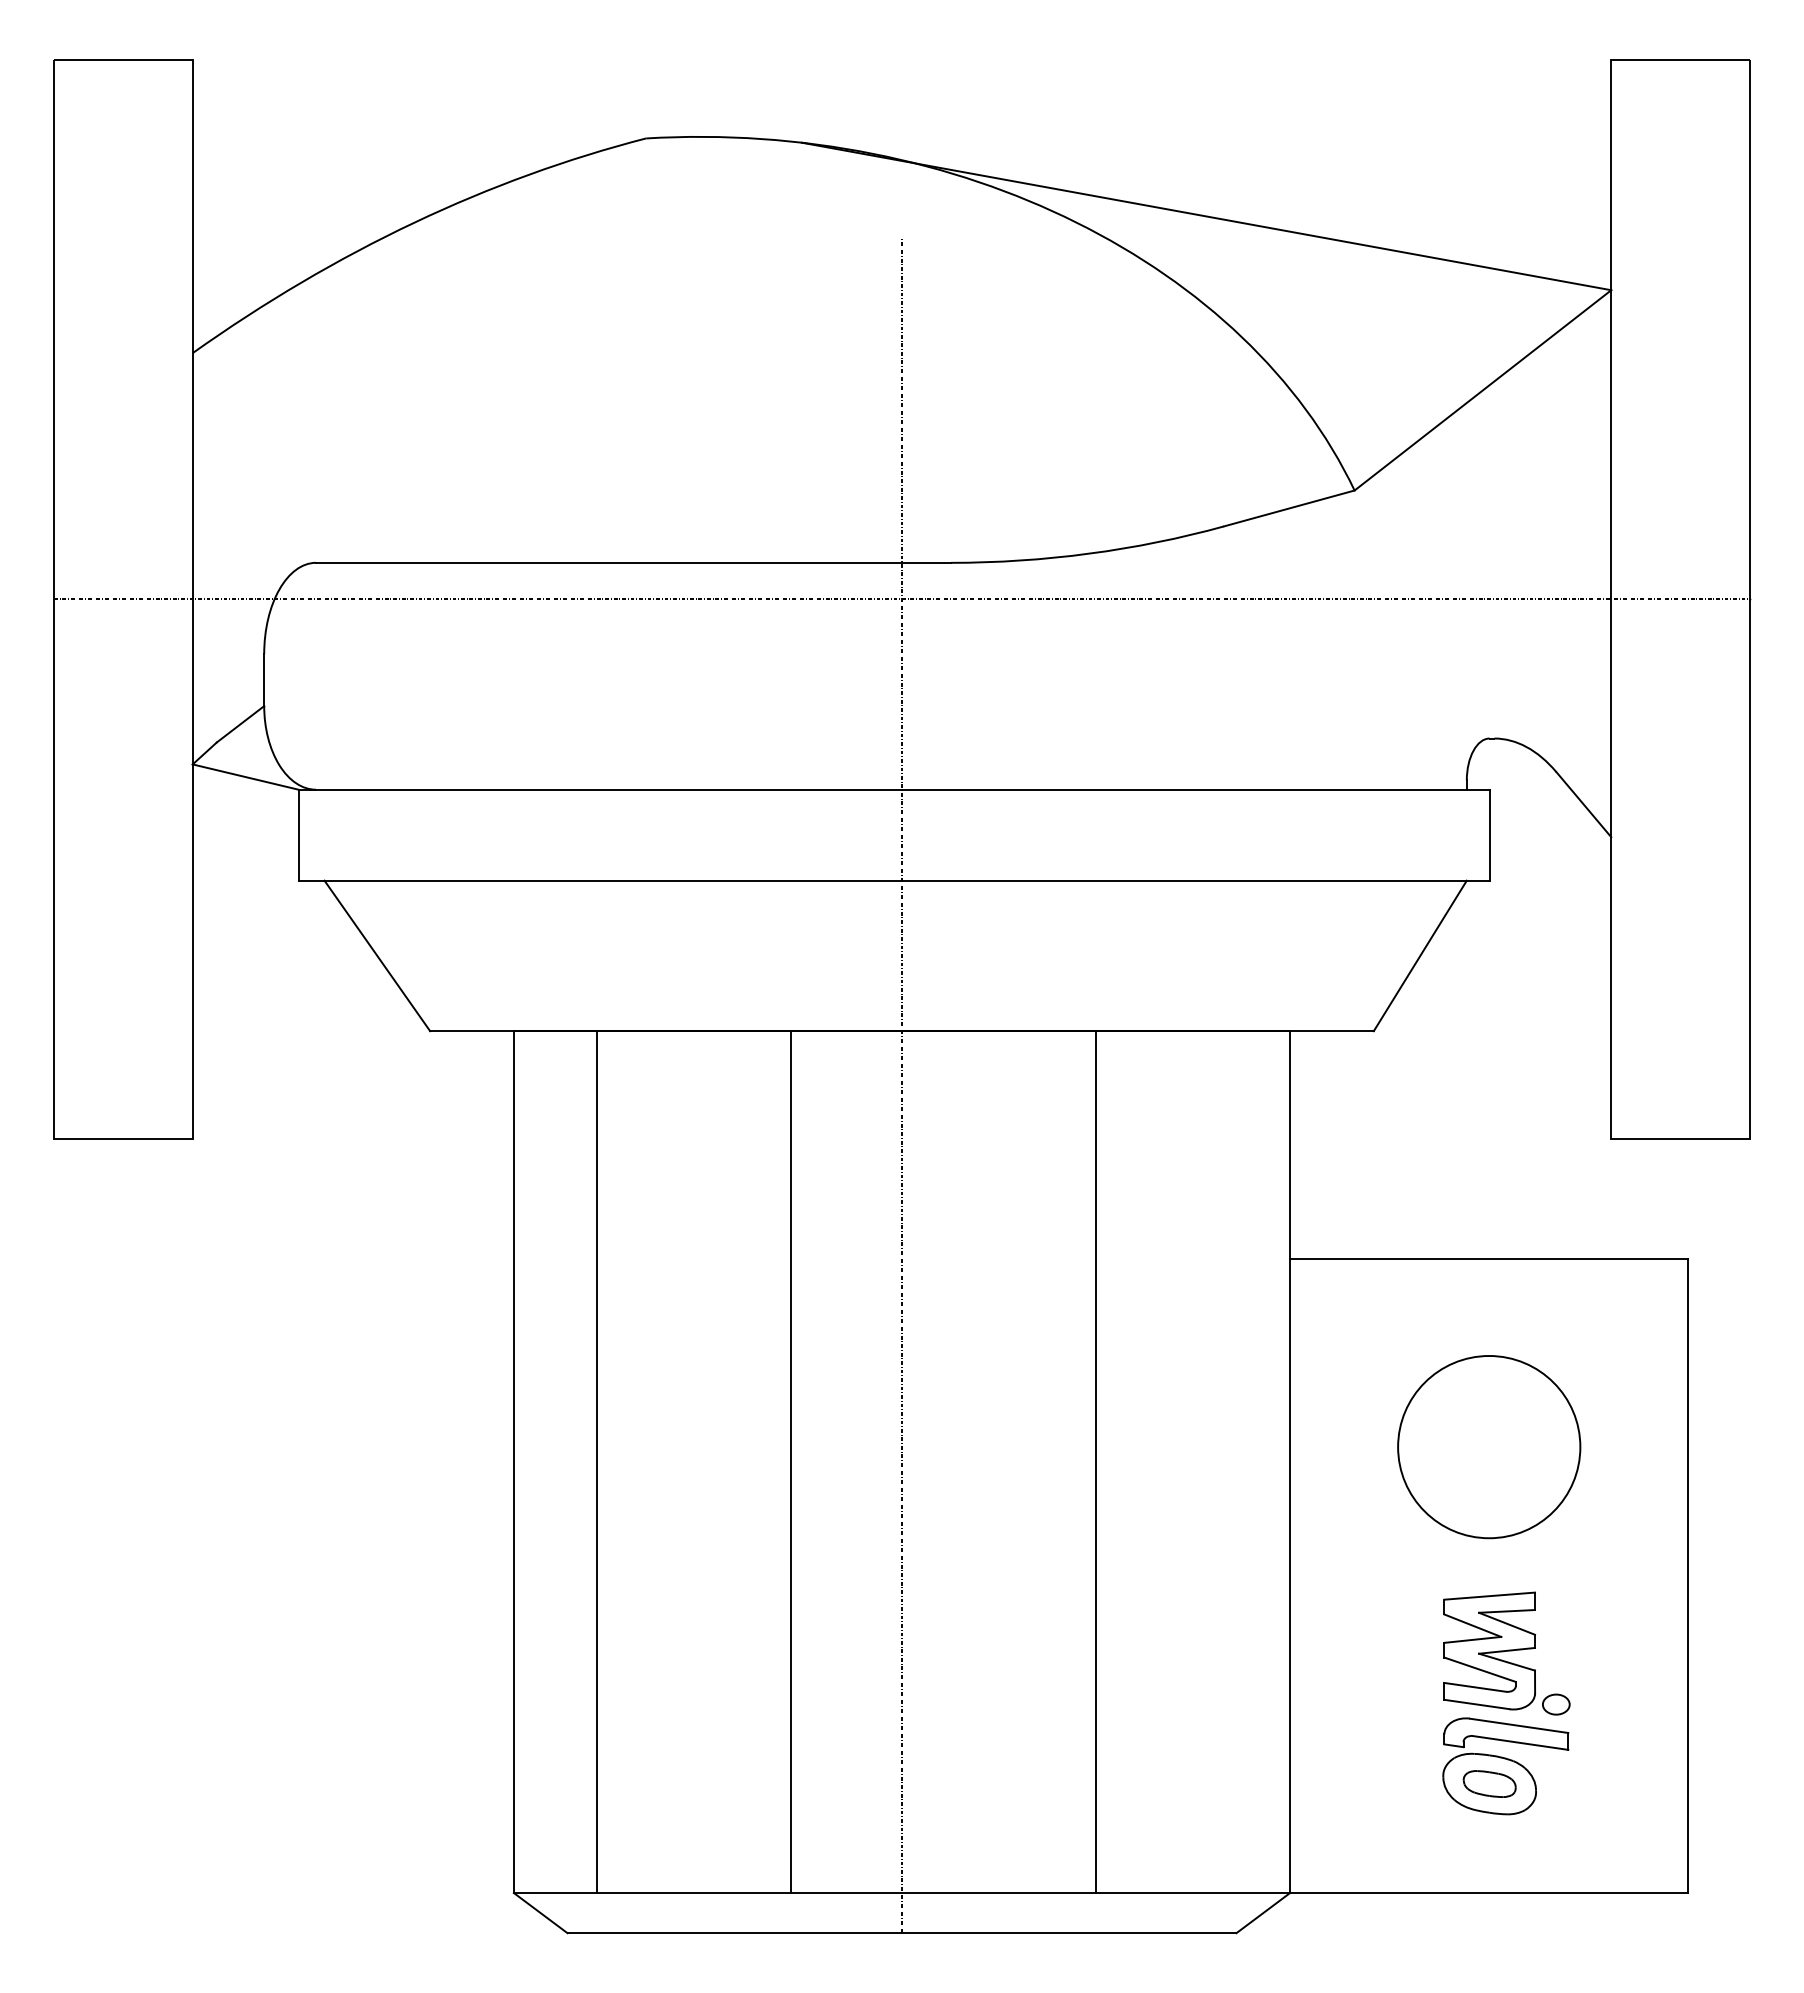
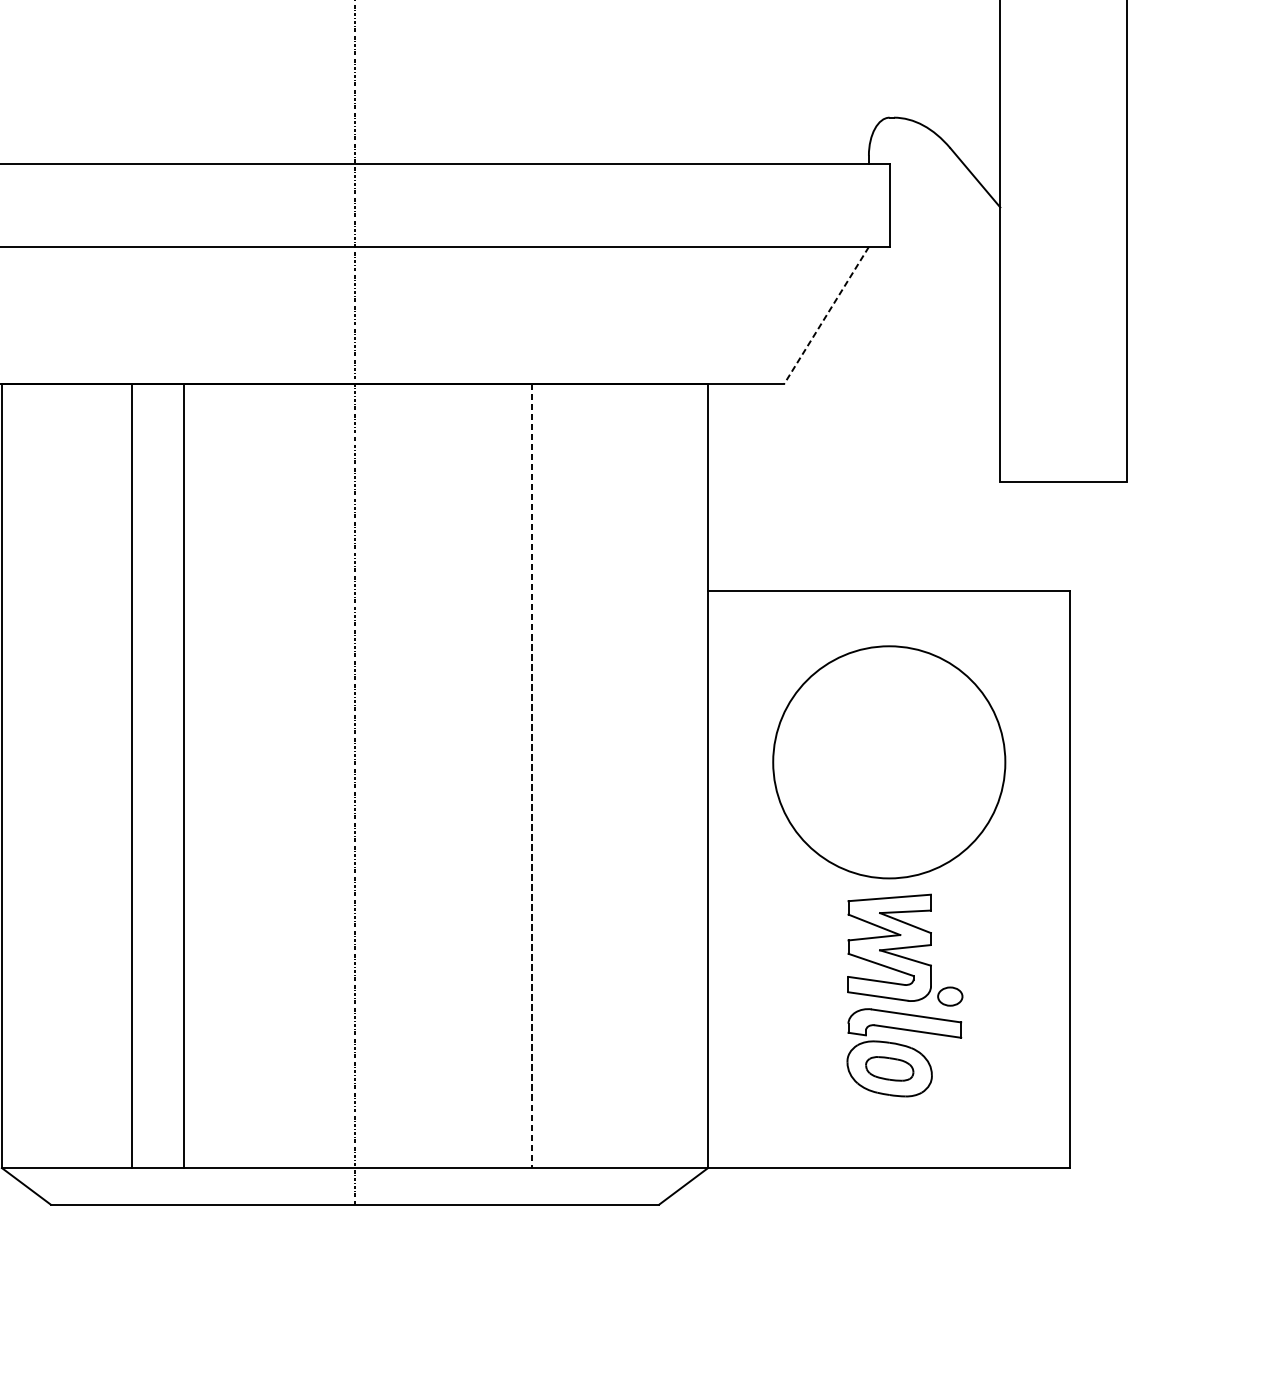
line: (1420, 956) -> (826, 315), solid -> dashed
circle: (1489, 1446) -> (889, 761), size x1.4
line: (596, 1462) -> (131, 776), moved
line: (790, 1462) -> (183, 776), moved
line: (1096, 1462) -> (531, 776), solid -> dashed

